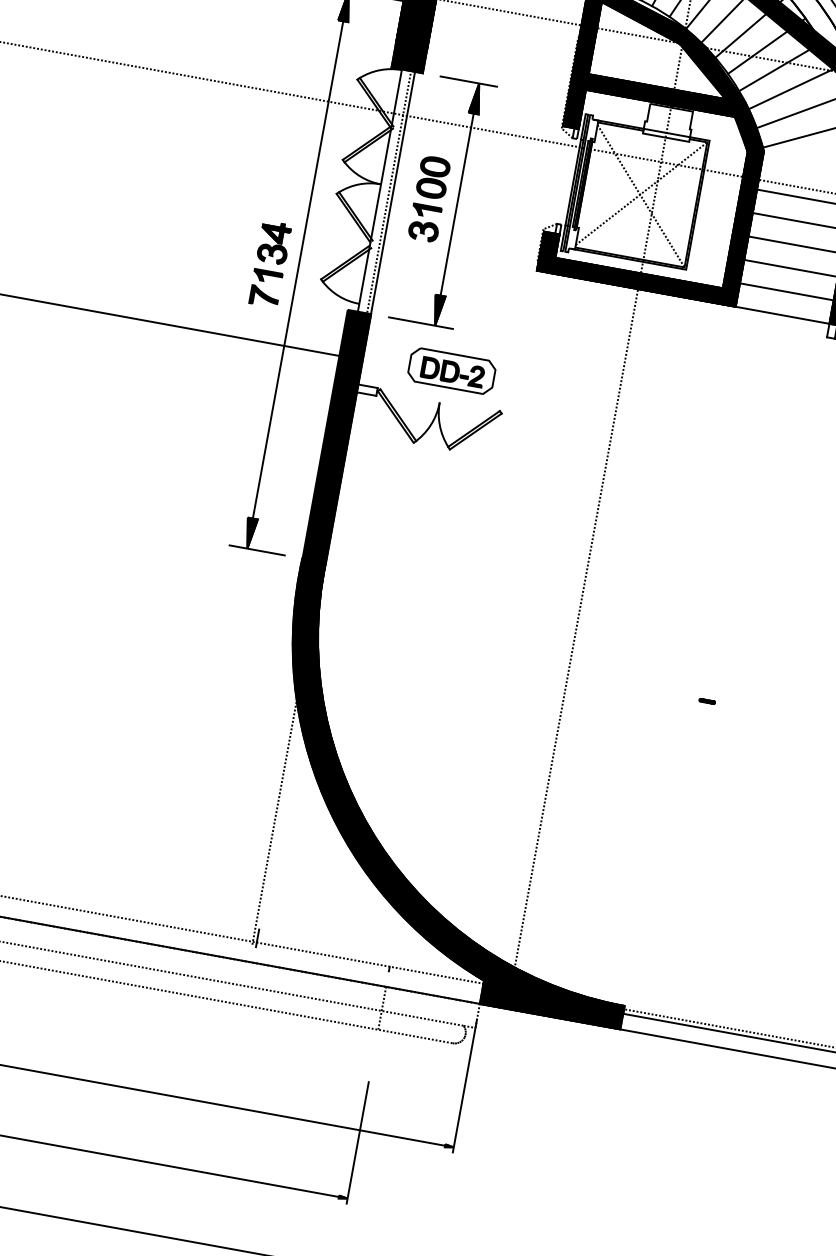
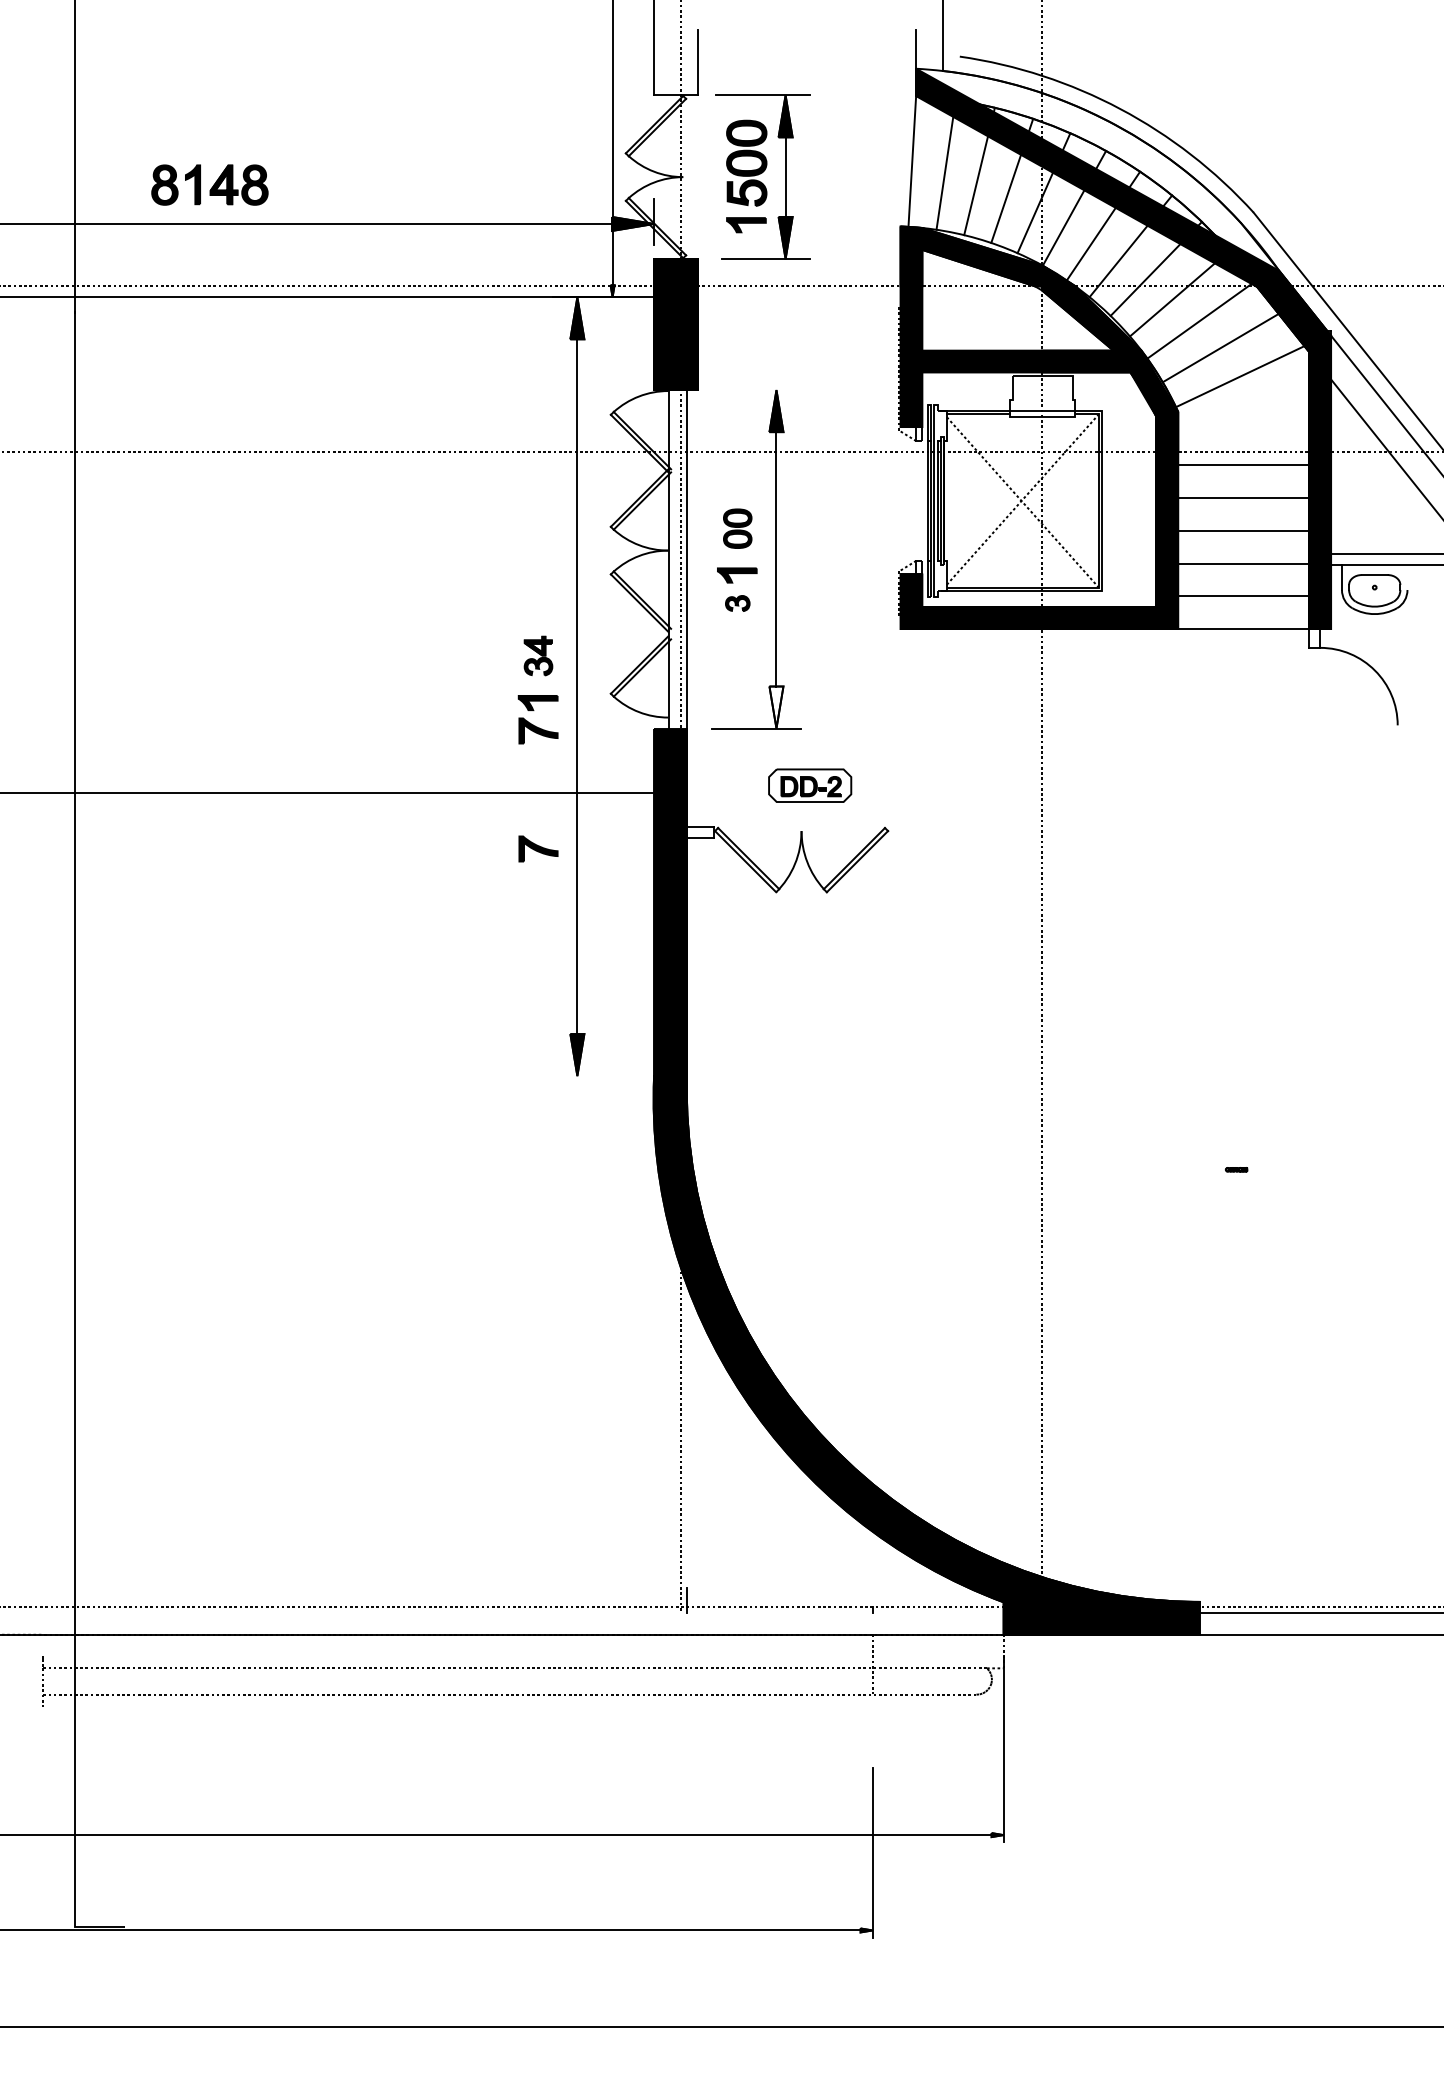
line: (468, 81) -> (761, 390), removed
part: (433, 177) -> (737, 528), size x0.7
part: (423, 231) -> (737, 603), size x0.6
part: (274, 242) -> (538, 655), size x0.7
fill: (437, 310) -> (776, 707), removed
part: (451, 370) -> (809, 785), size x0.7
part: (249, 380) -> (538, 848), added
line: (256, 550) -> (590, 1076), removed

